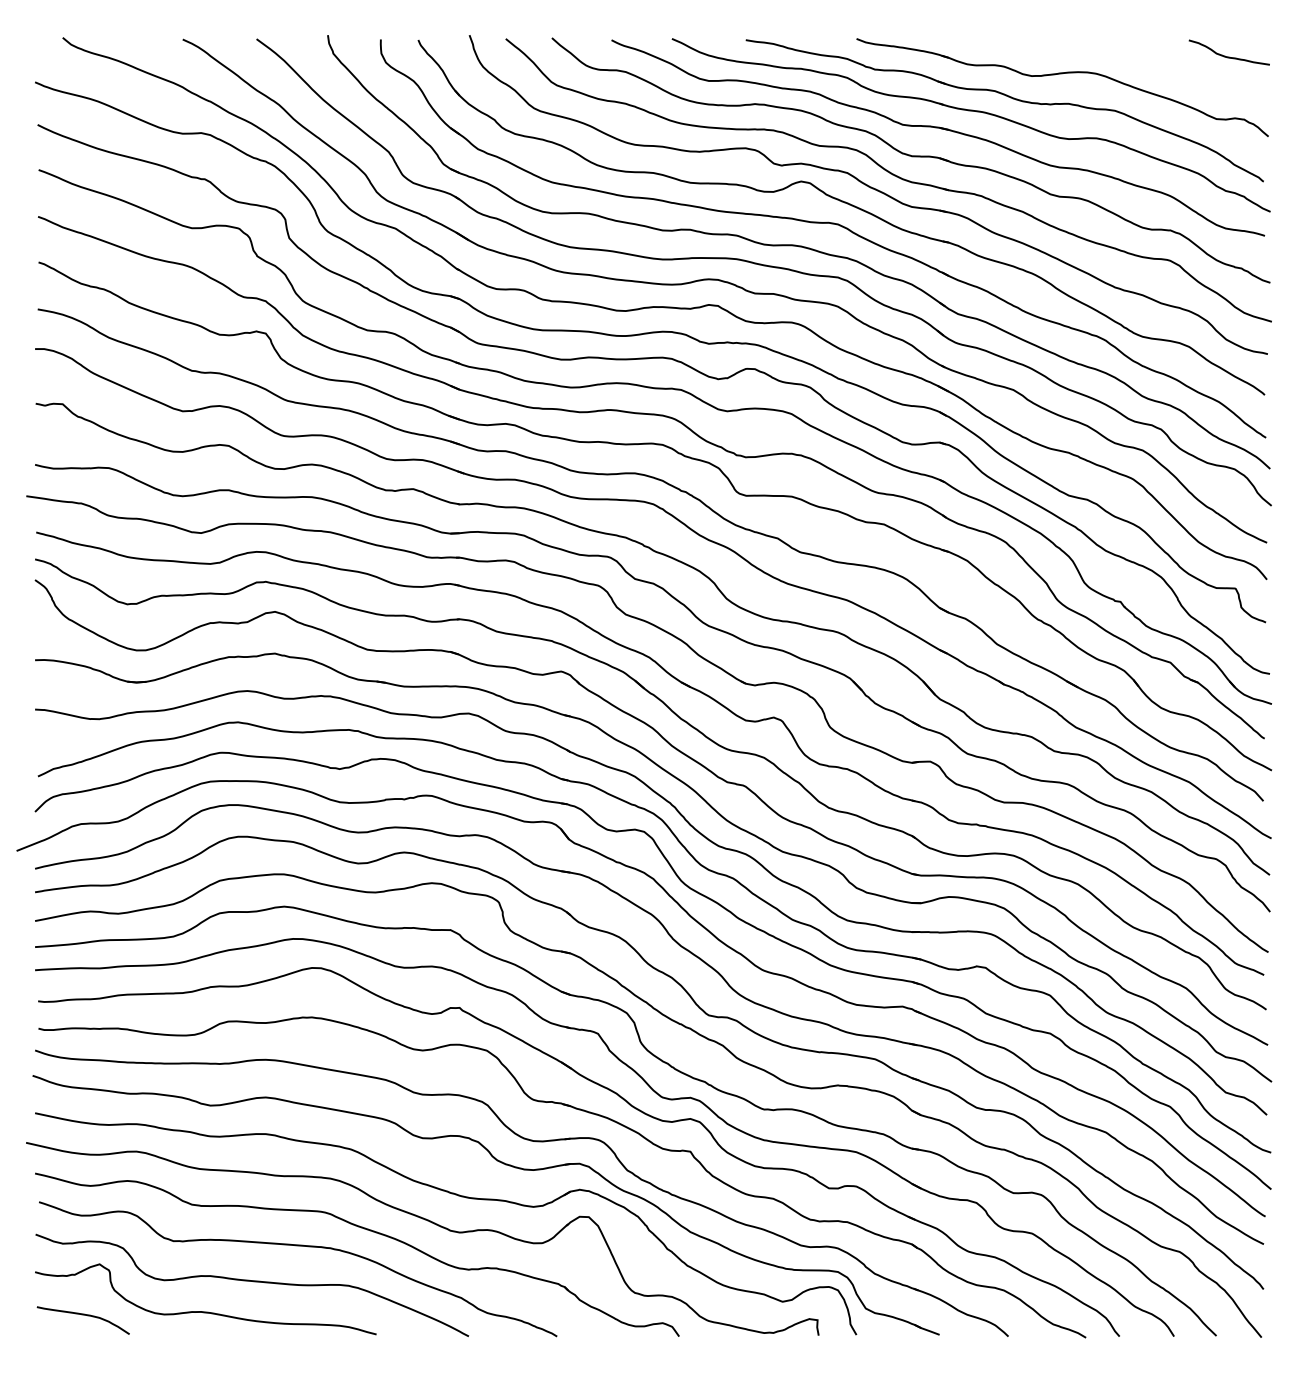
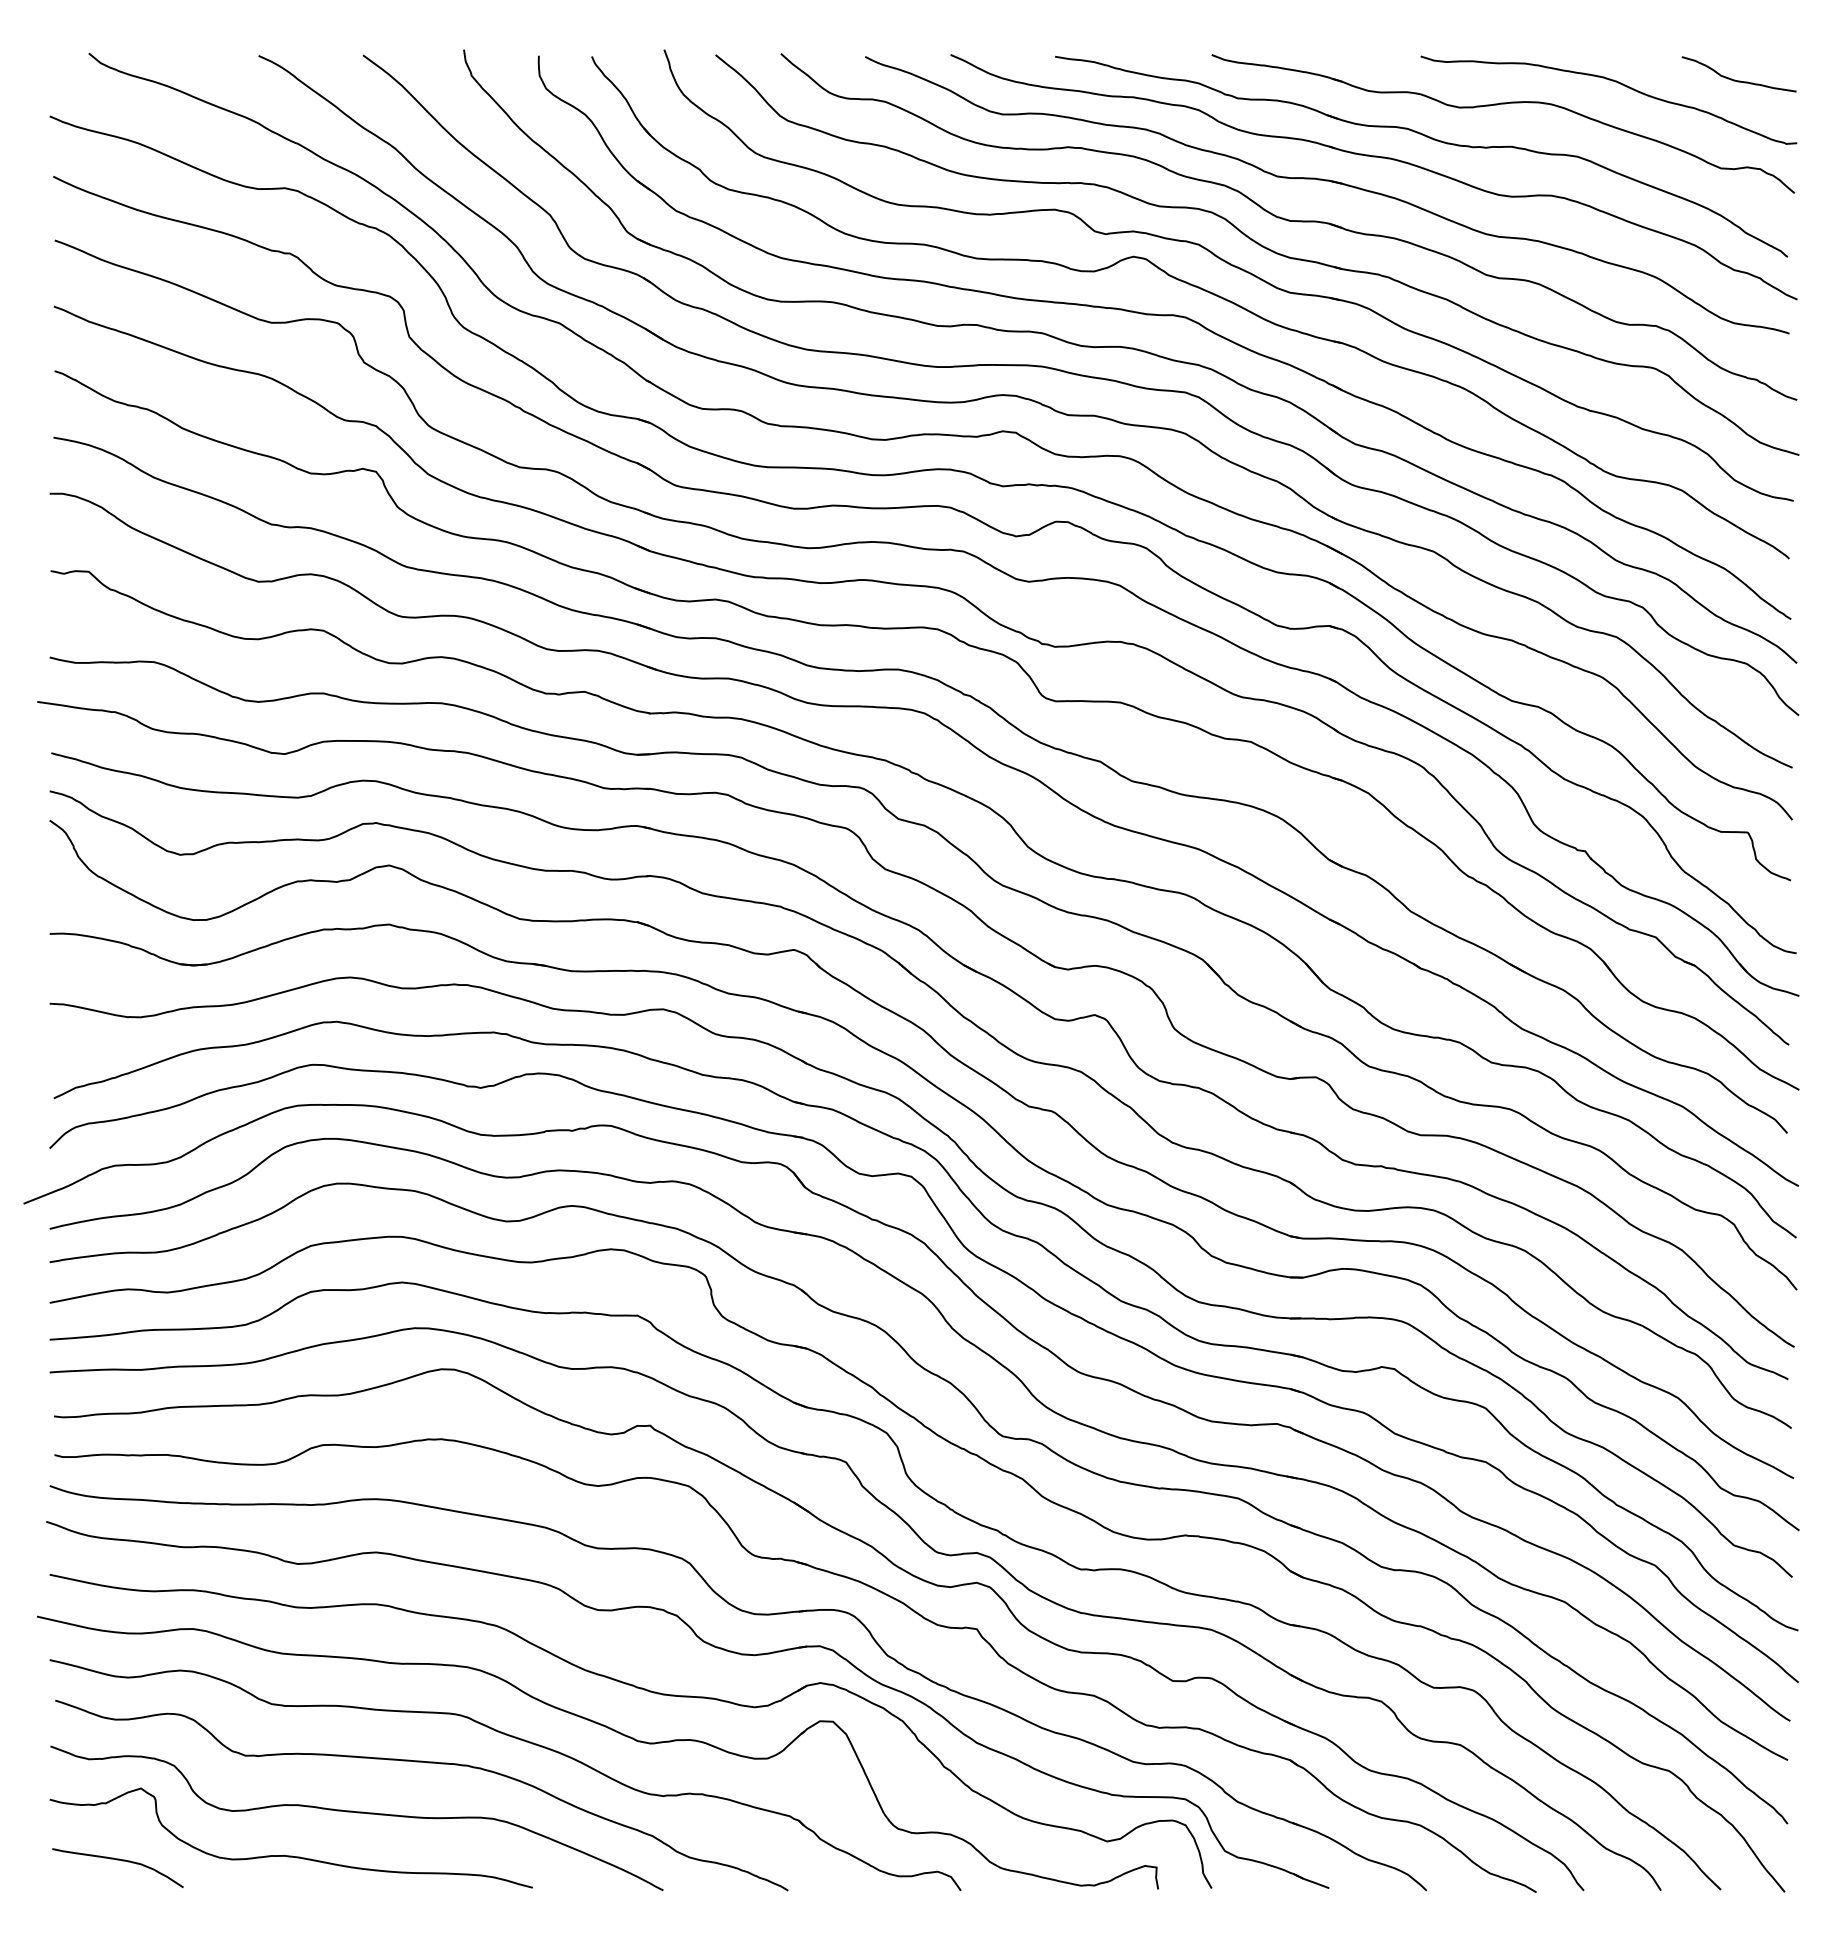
curve: (1141, 58) -> (1615, 82), added

